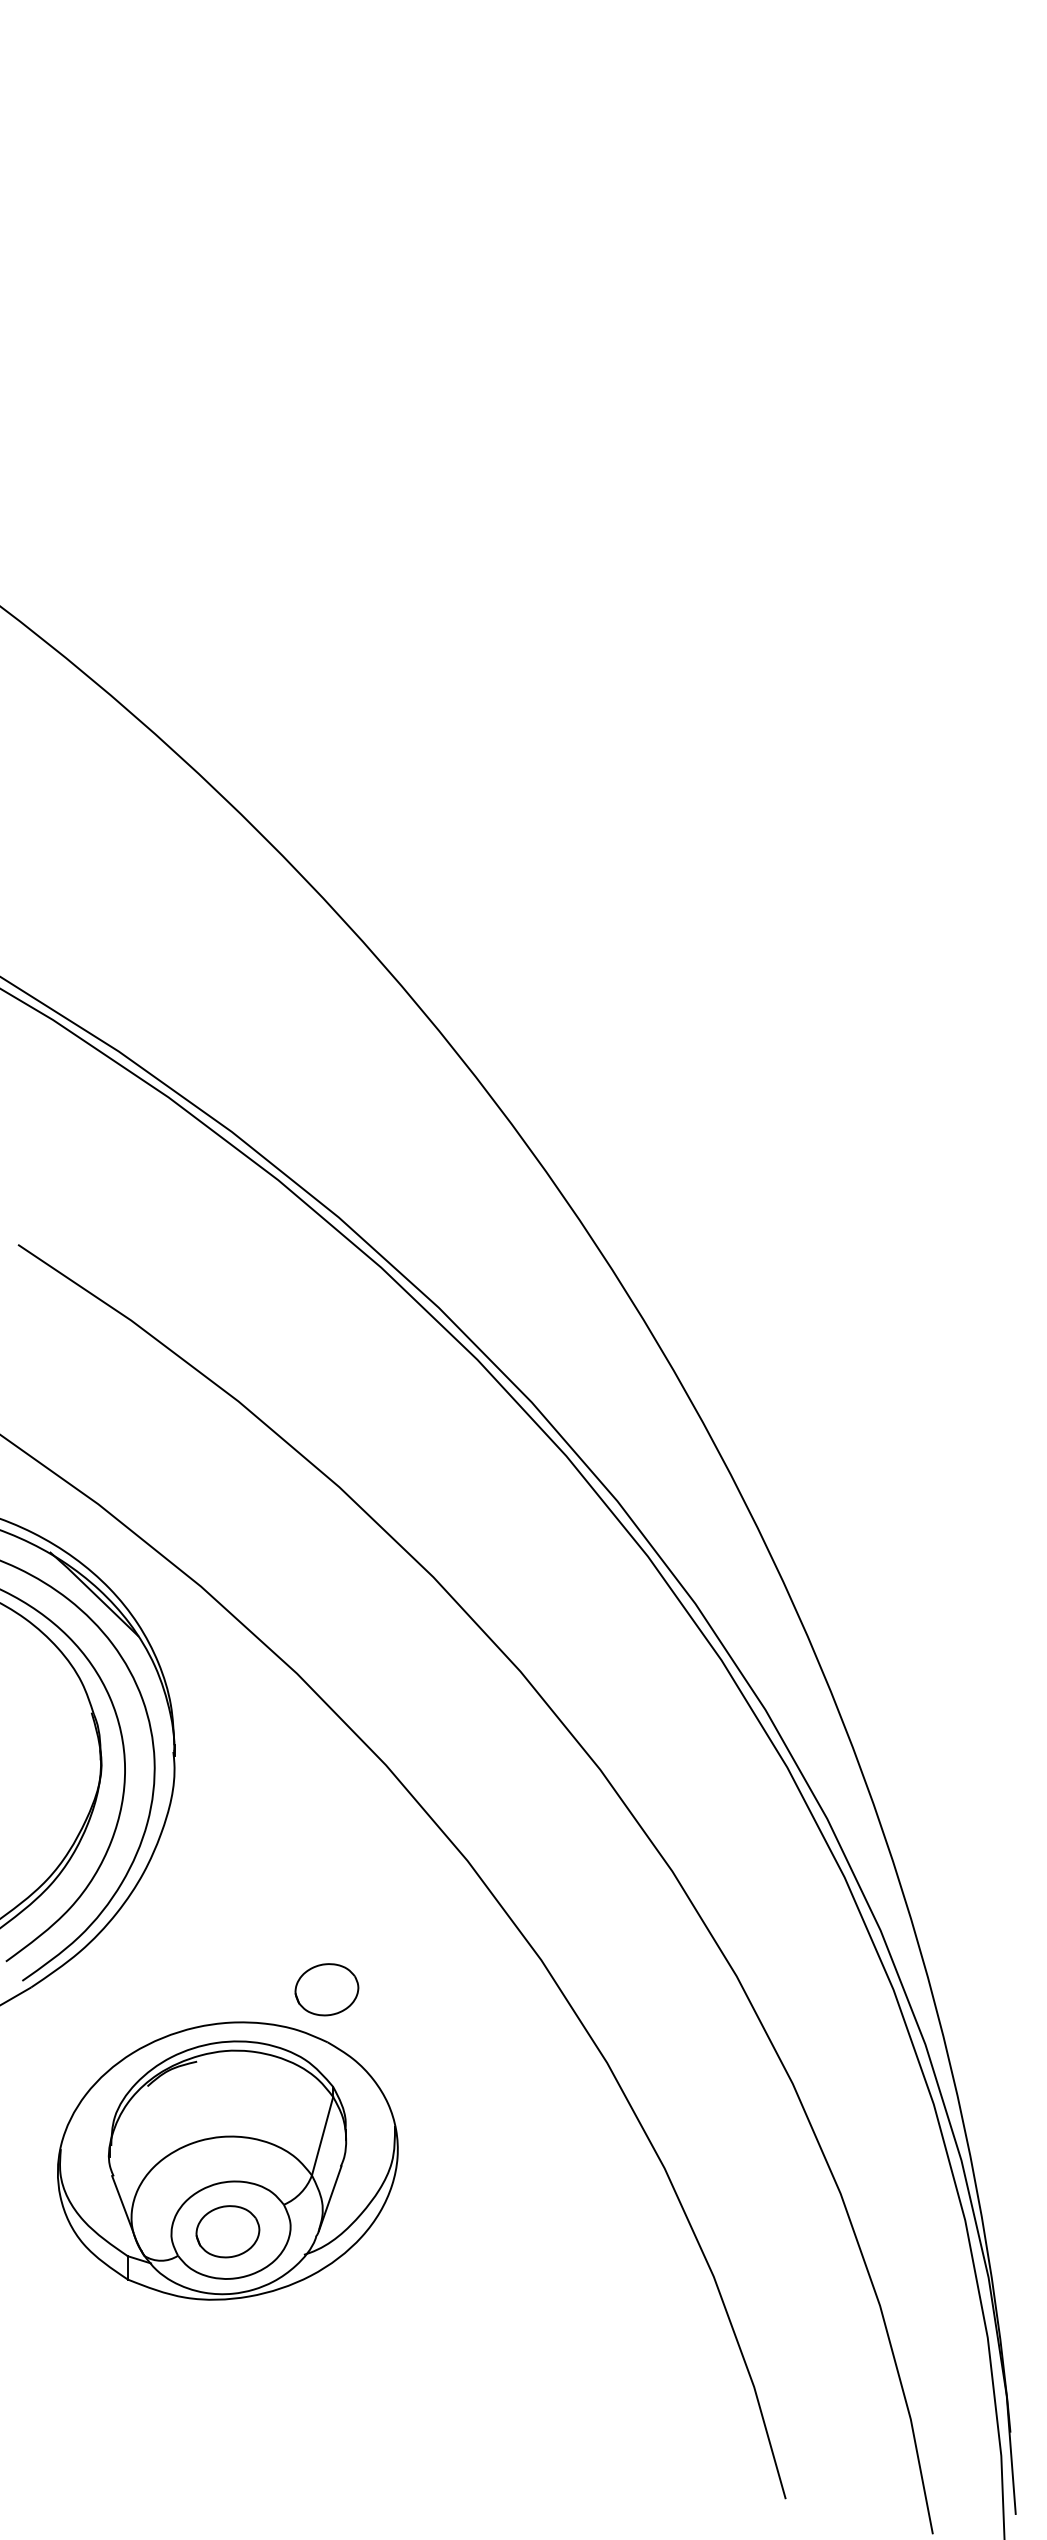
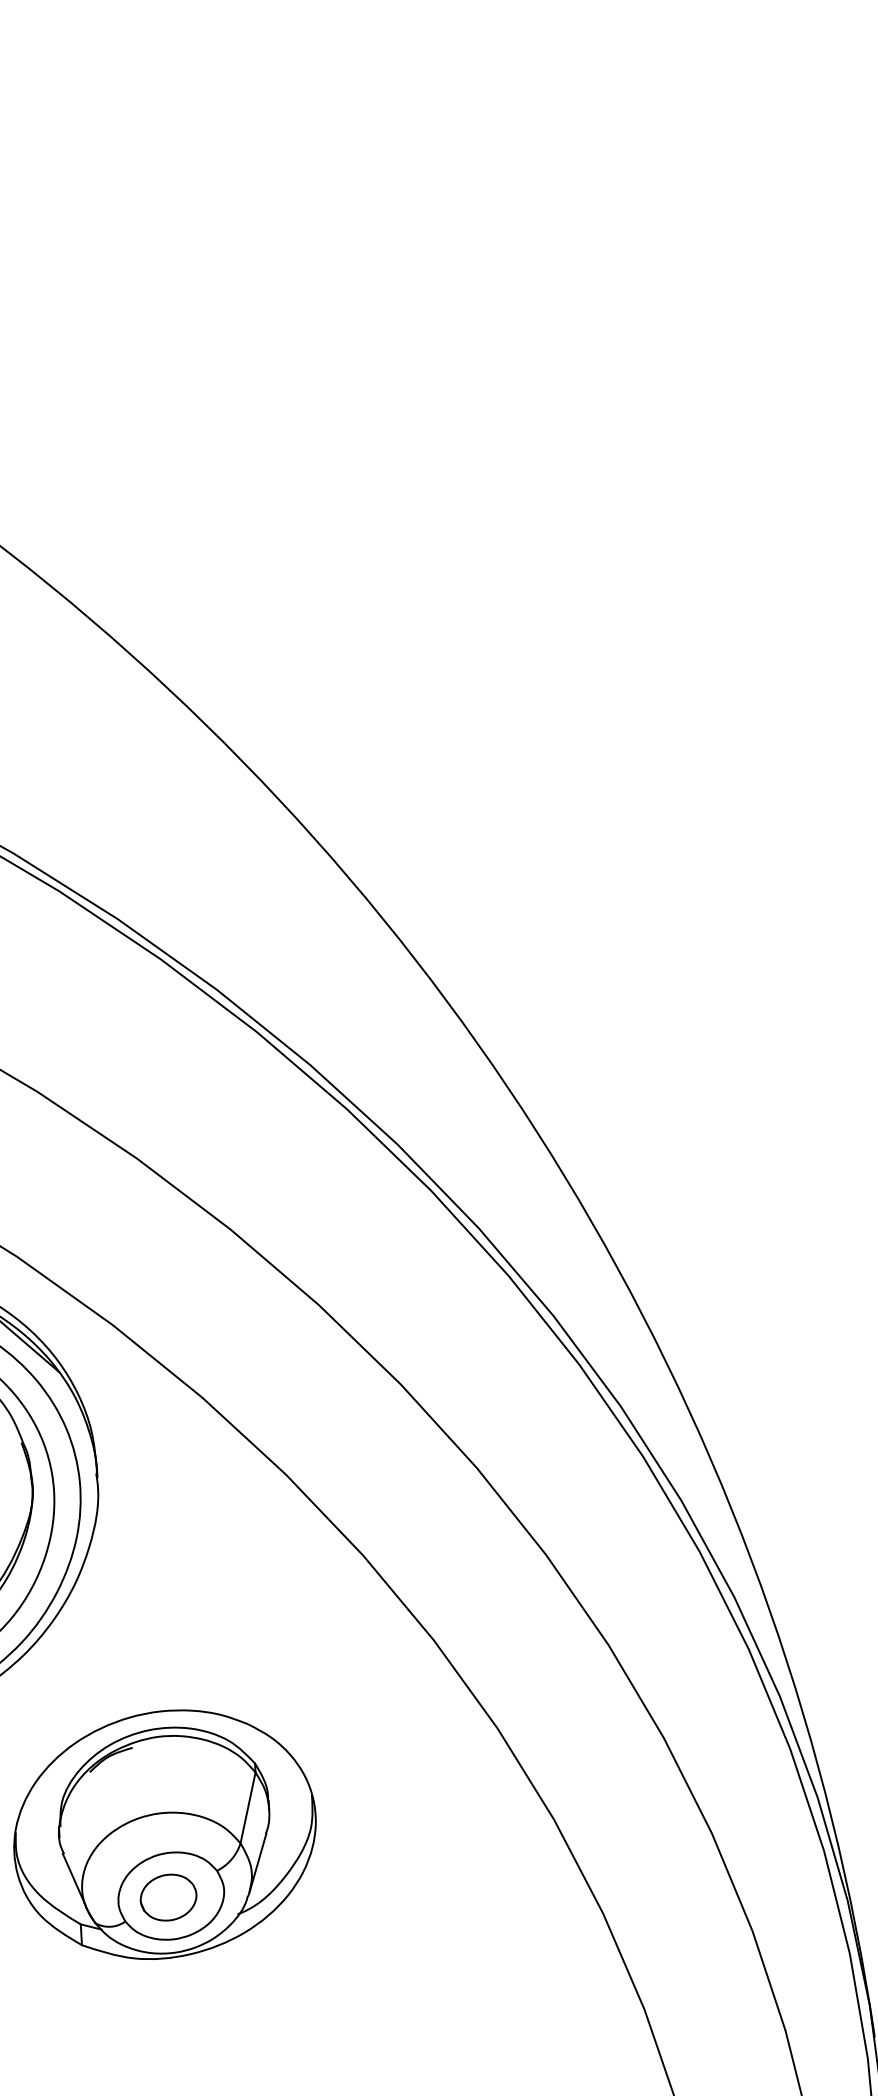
part: (326, 1989) -> (244, 1677), removed

